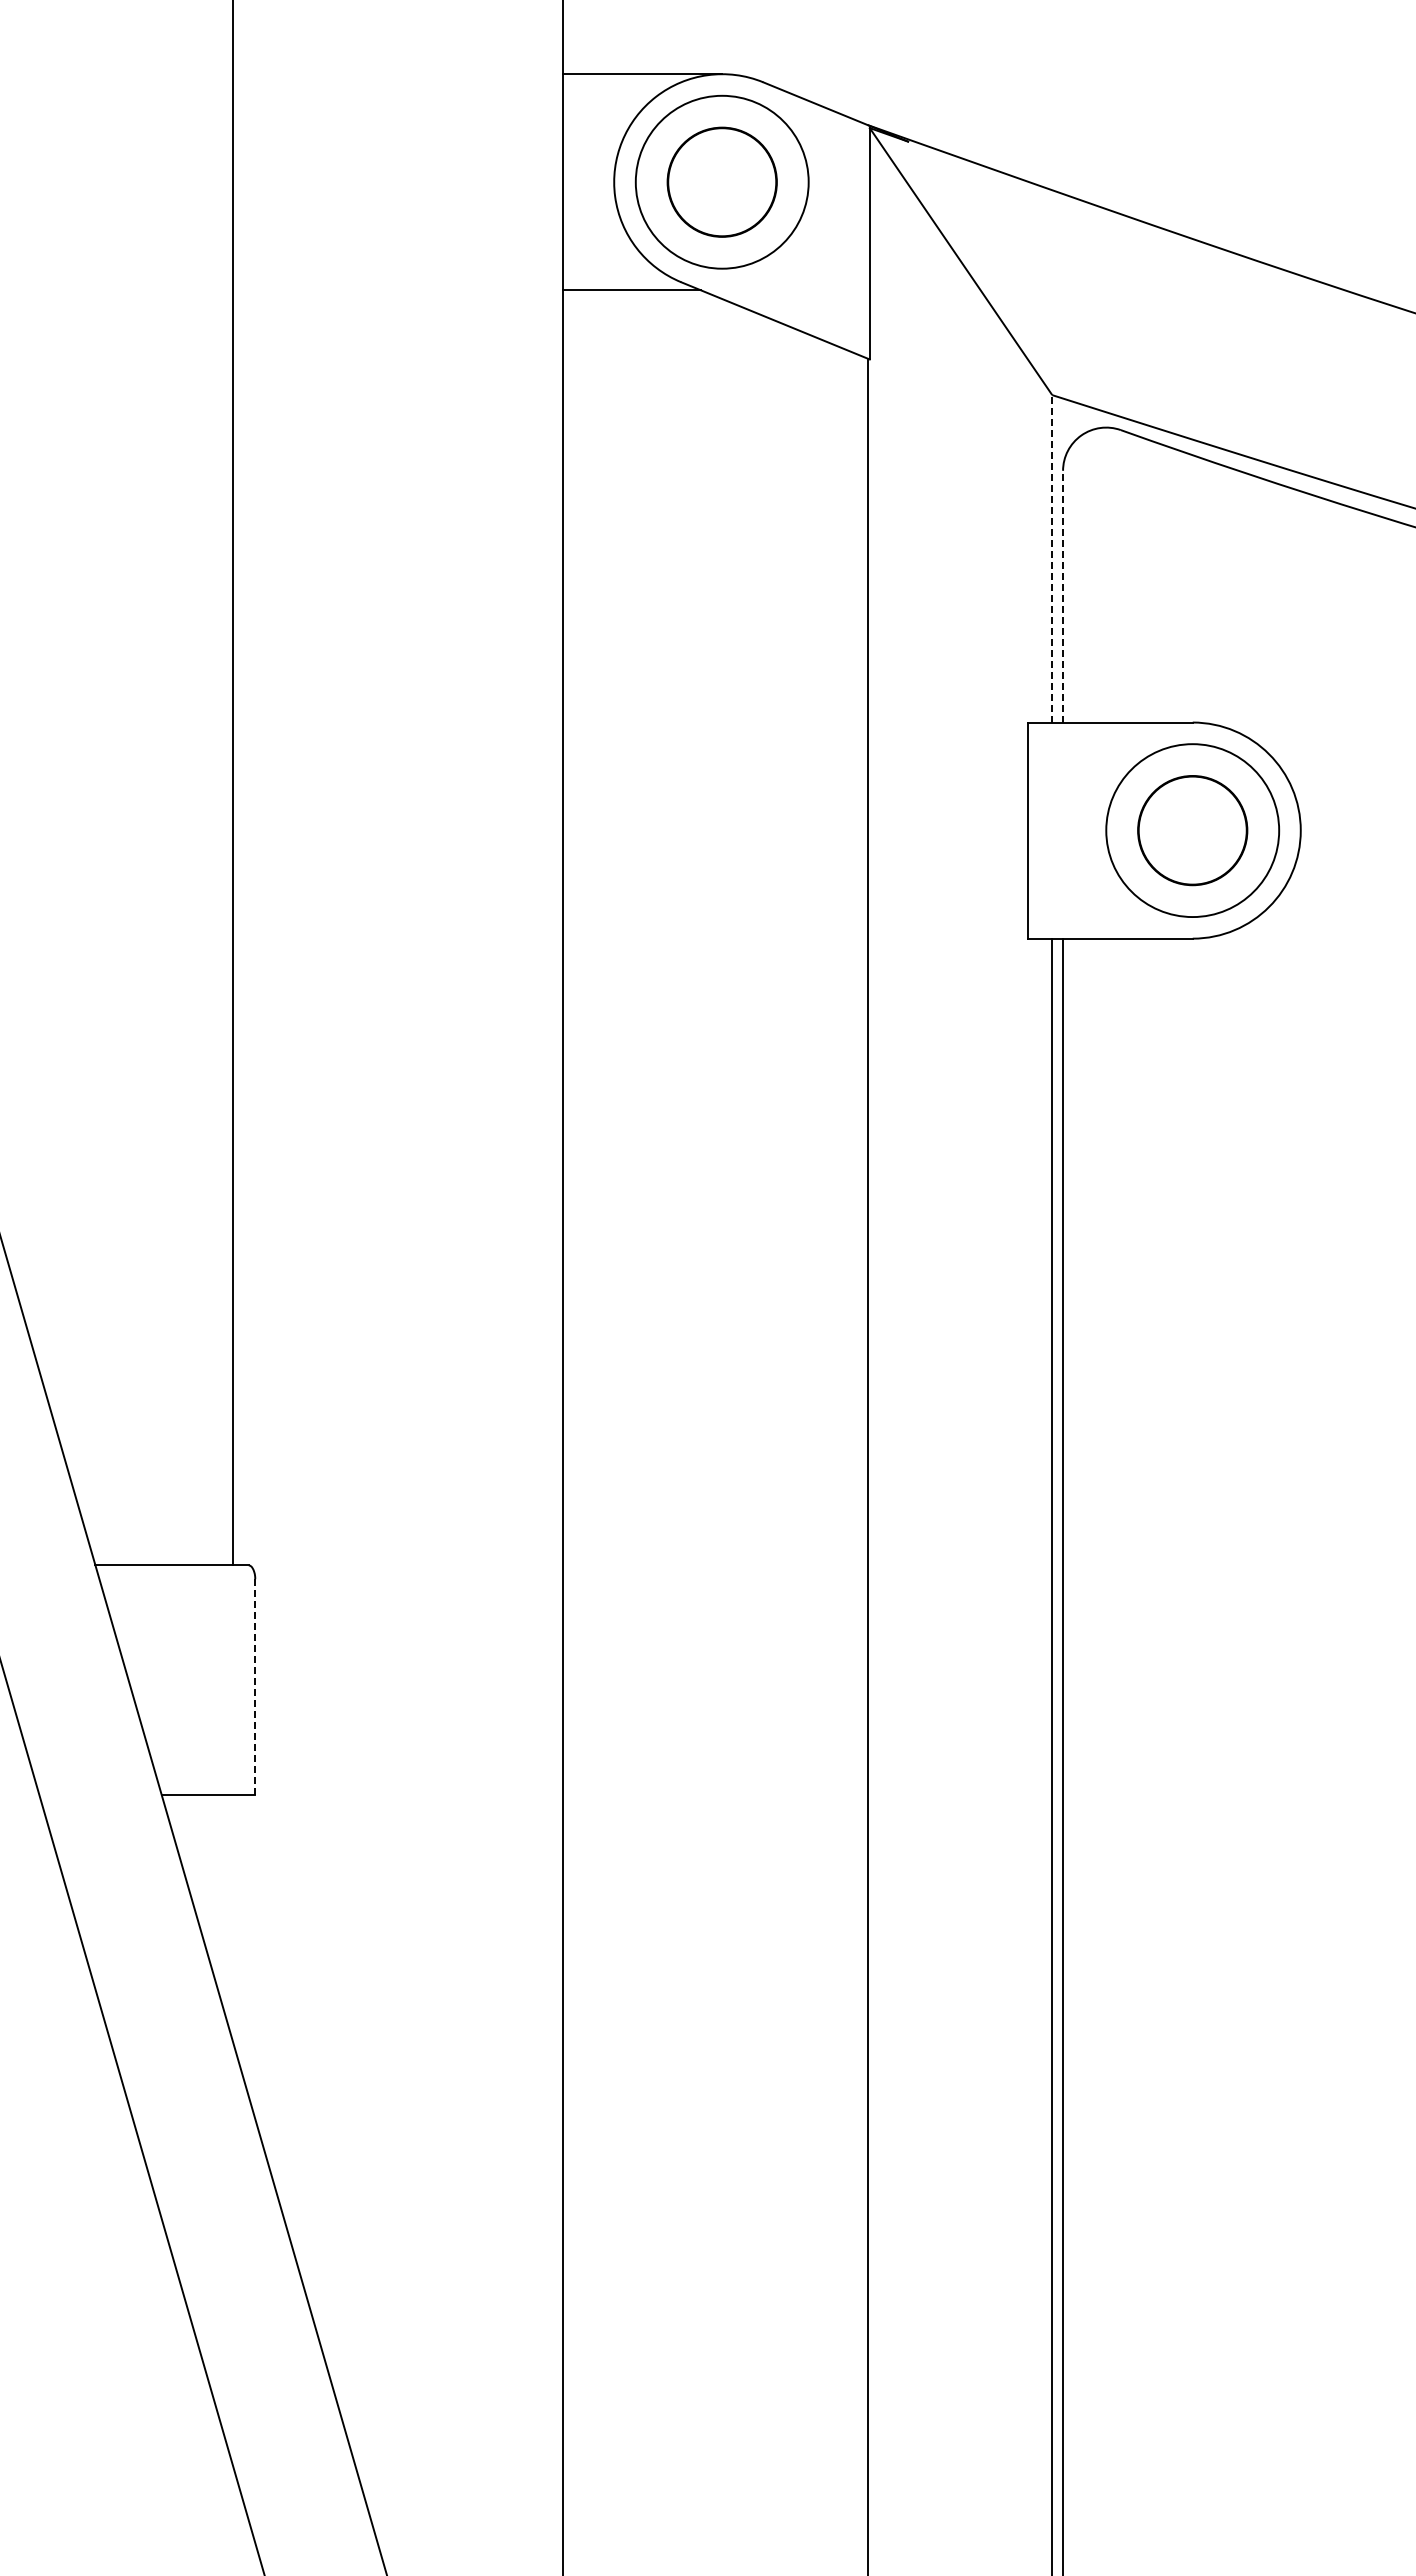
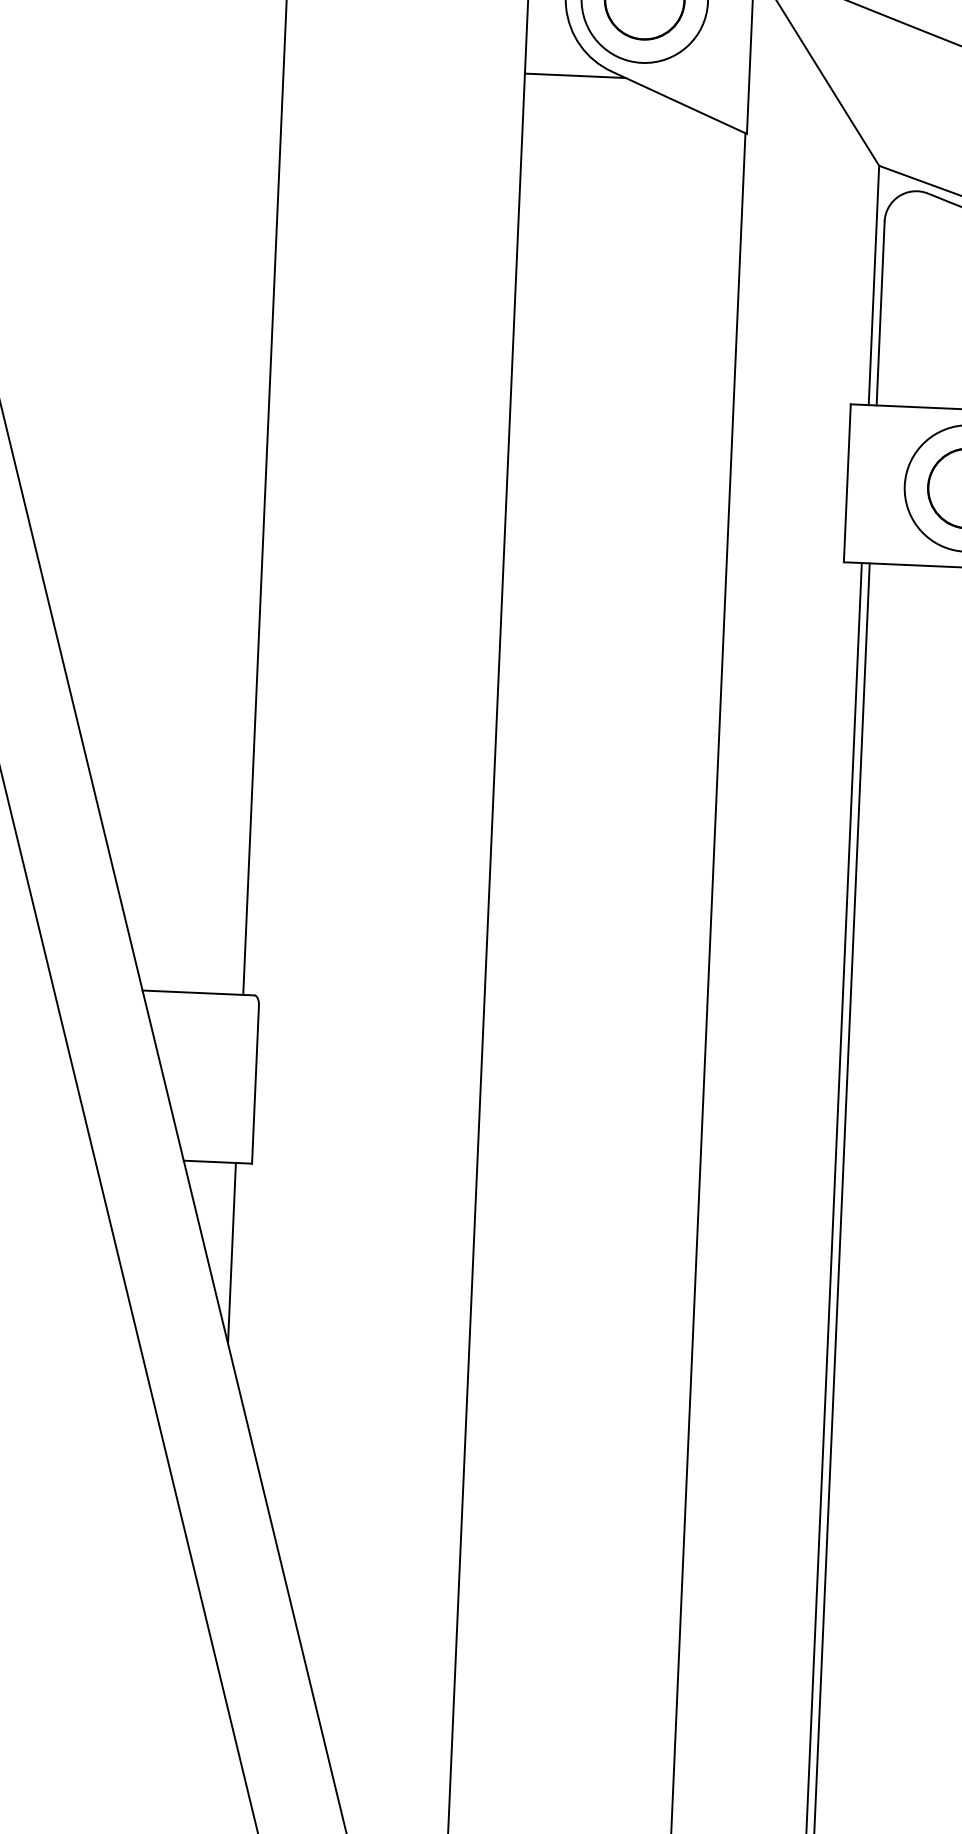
line: (1052, 558) -> (874, 285), dashed -> solid
line: (1063, 596) -> (880, 313), dashed -> solid
line: (255, 1687) -> (255, 1084), dashed -> solid
line: (233, 1918) -> (232, 1252), added

